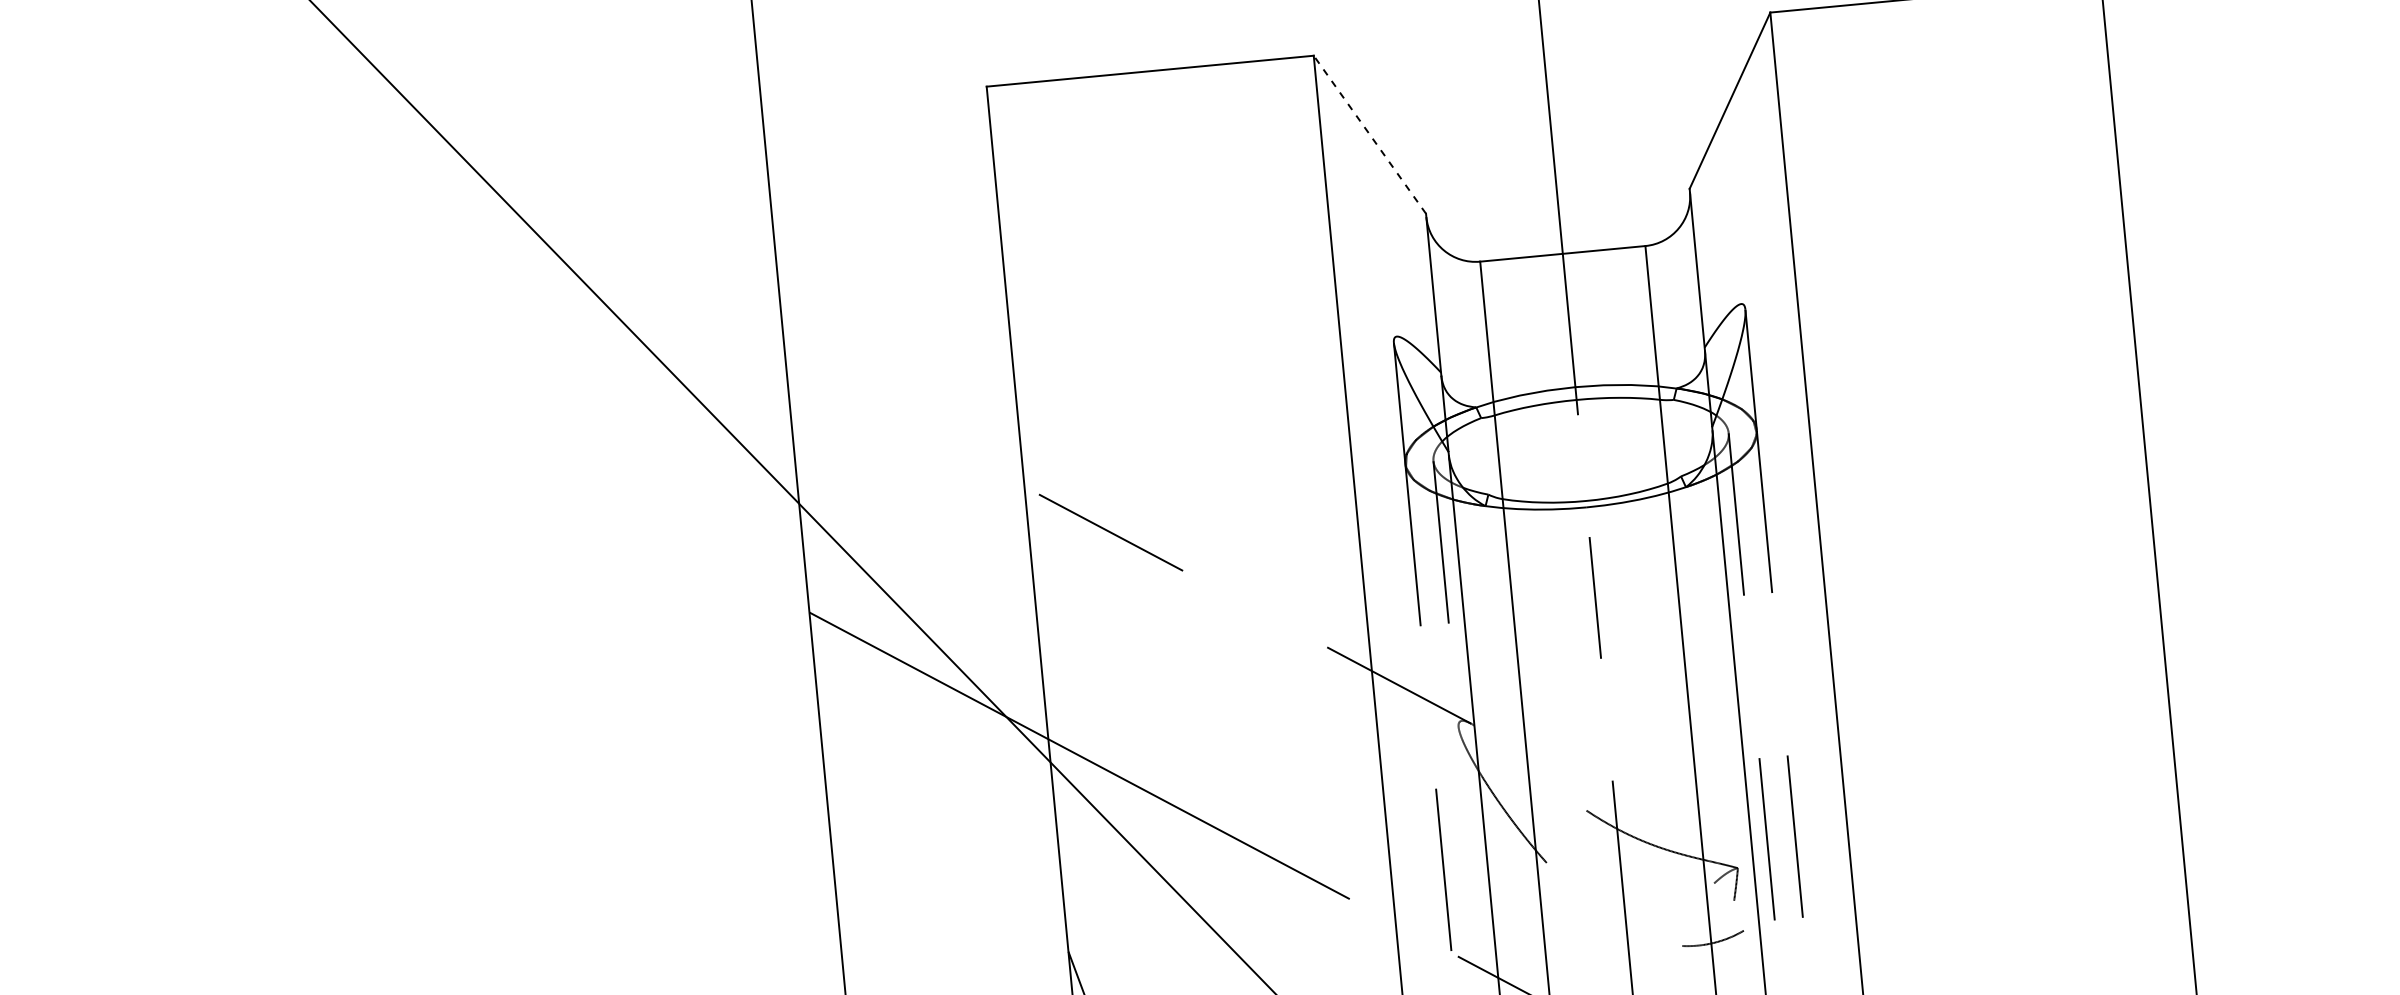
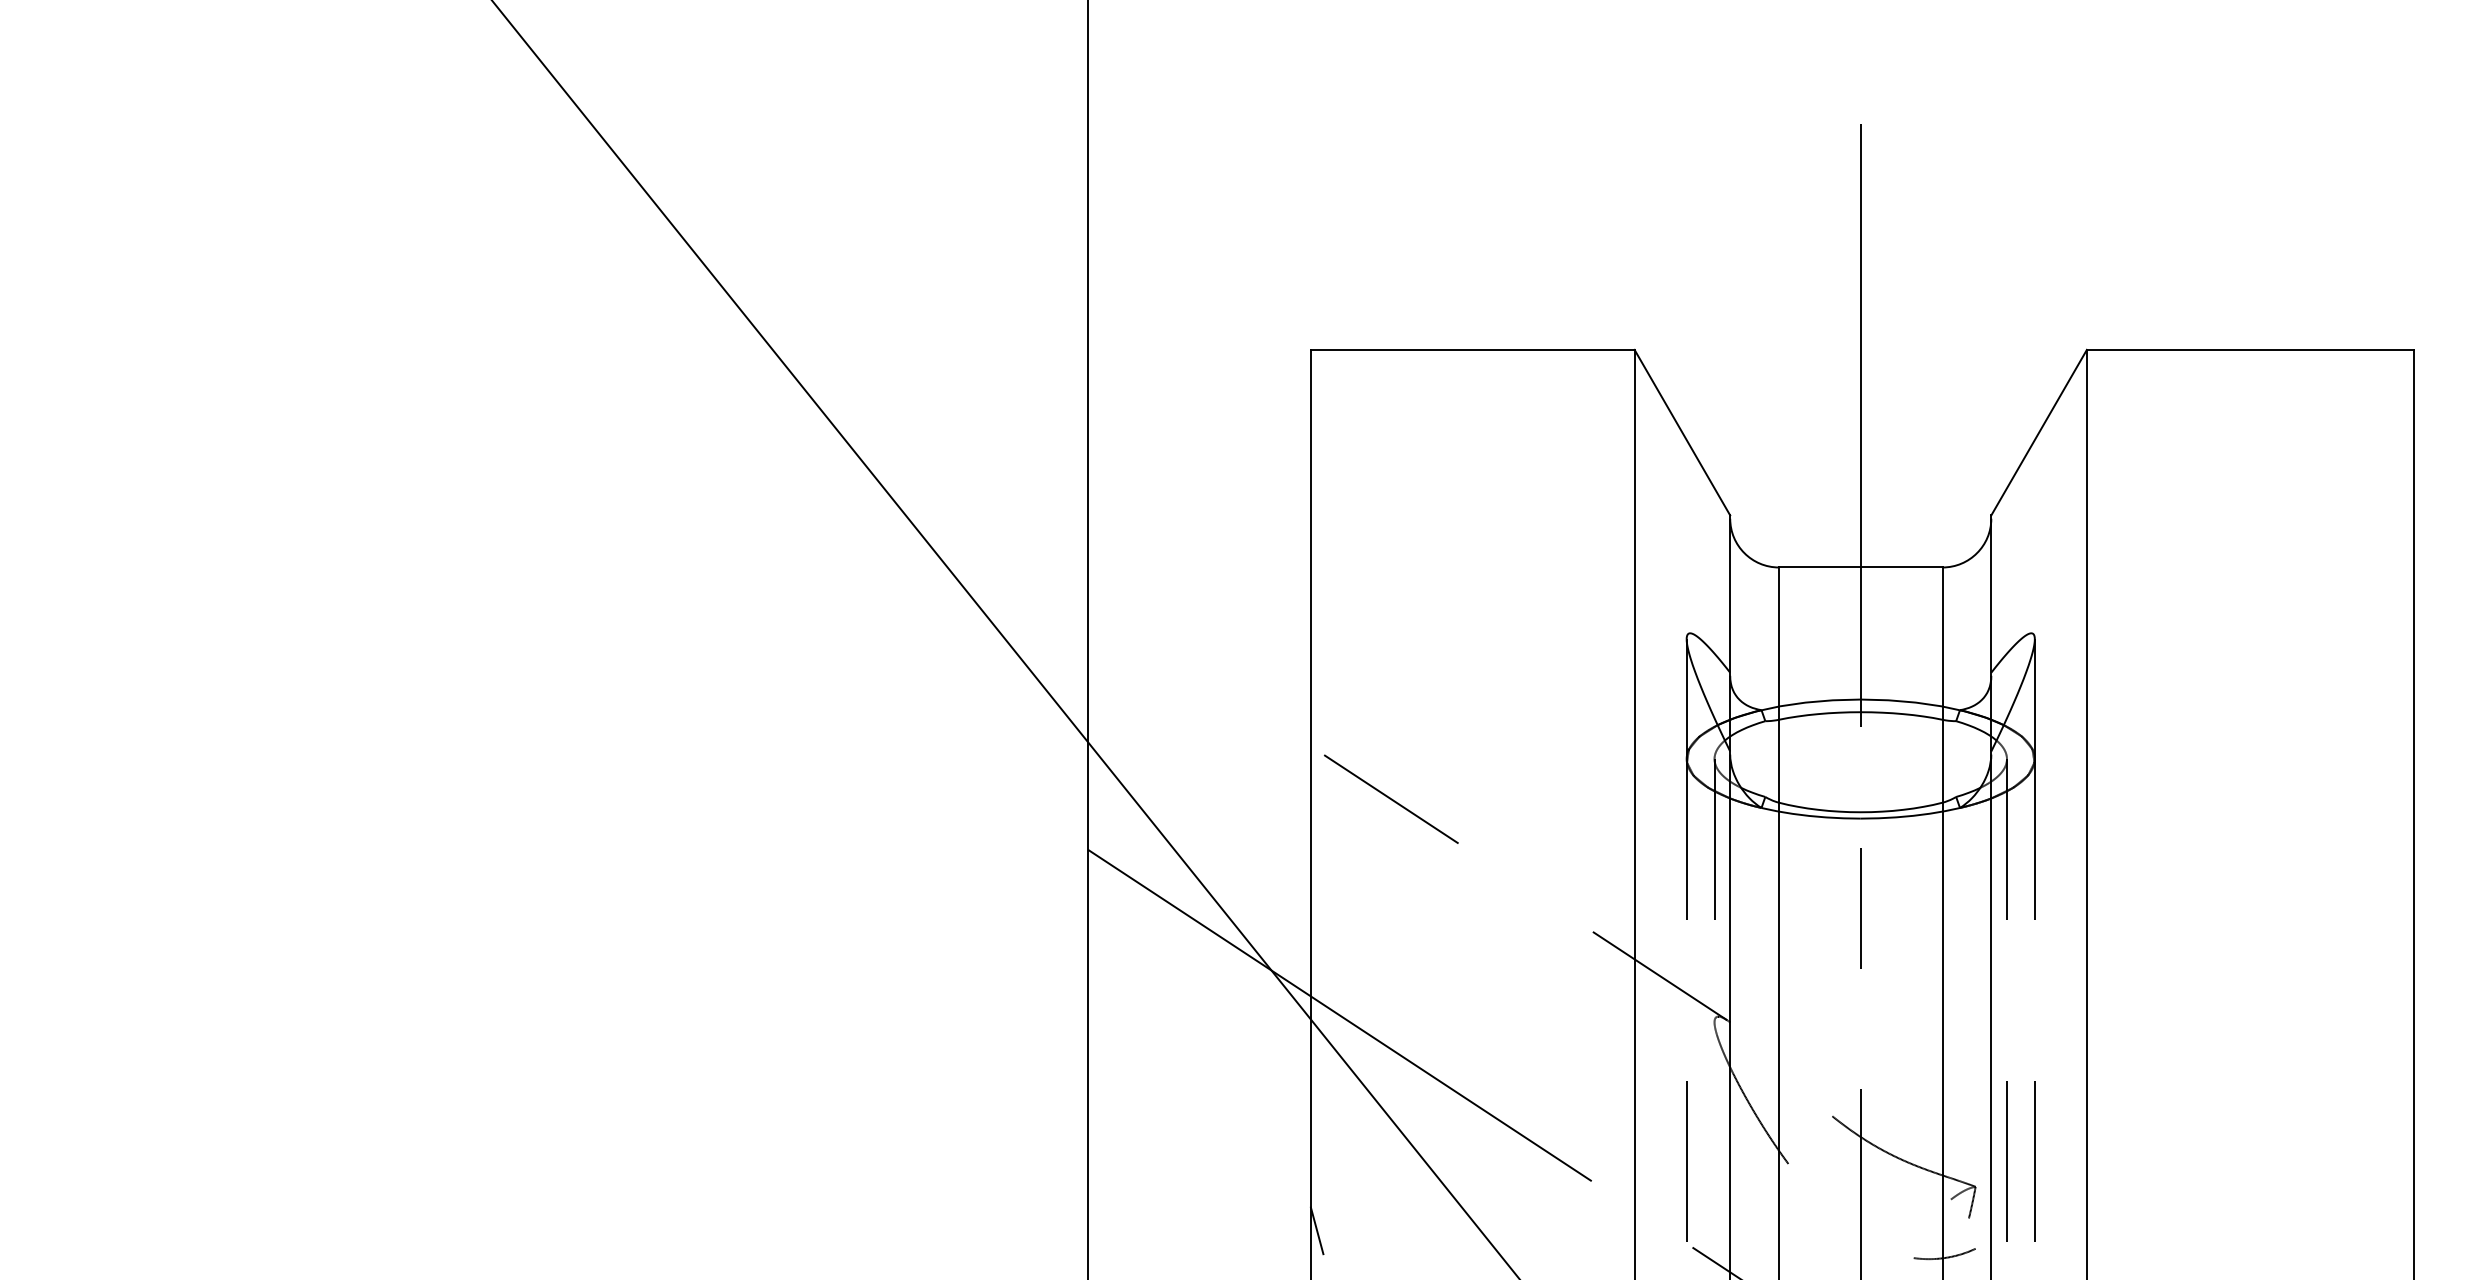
line: (1369, 134) -> (1682, 432), dashed -> solid

